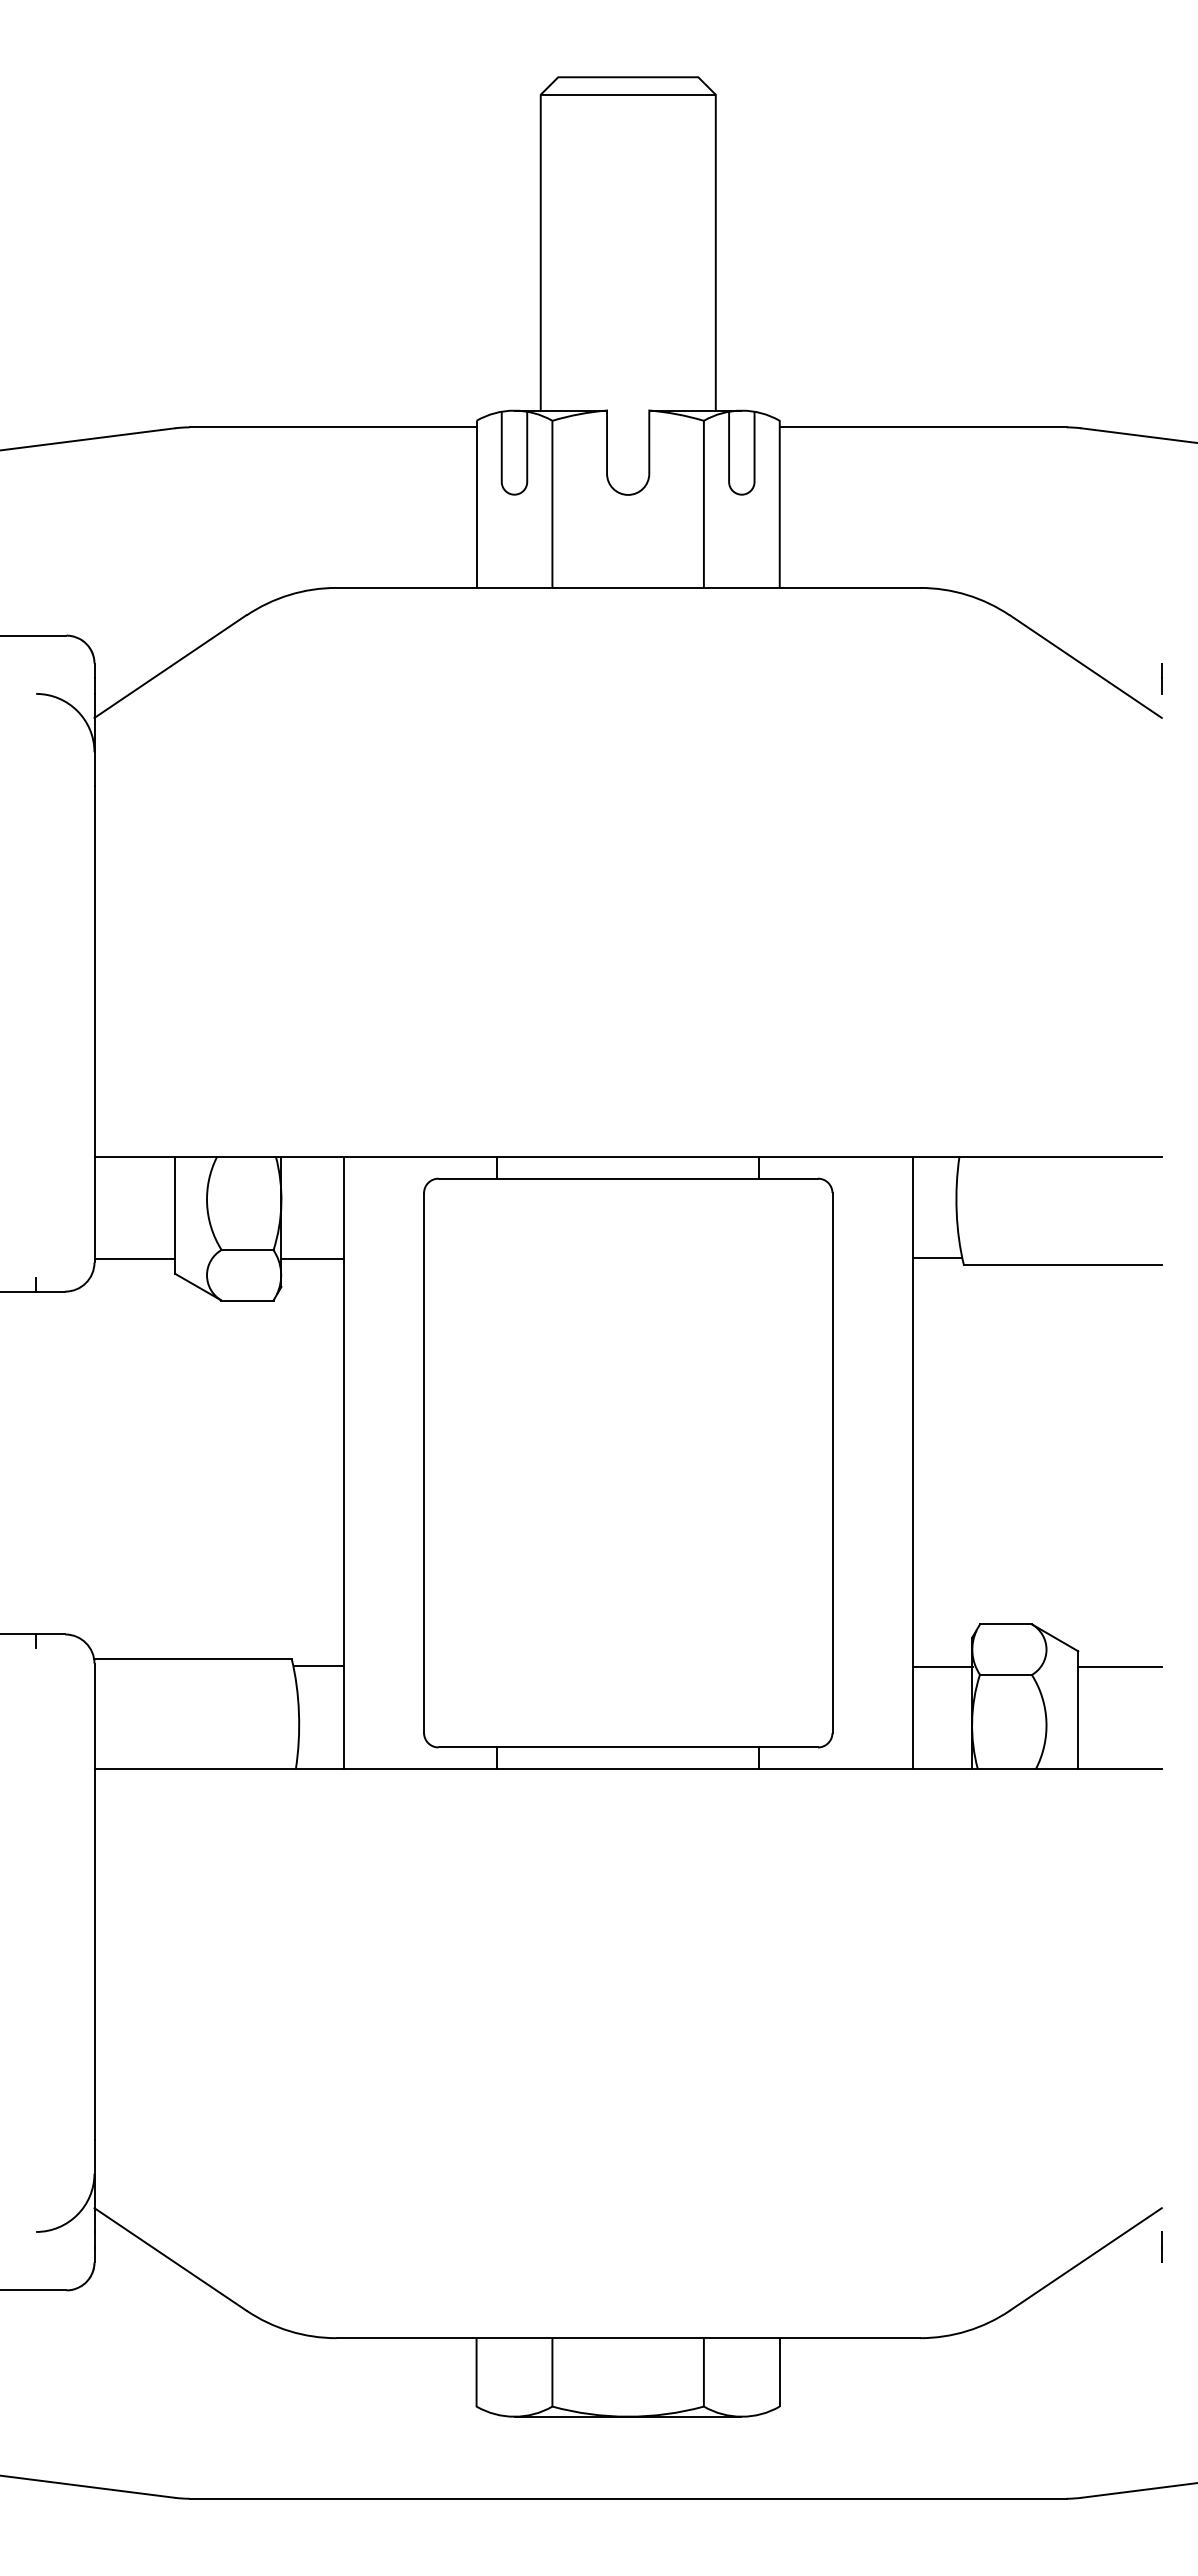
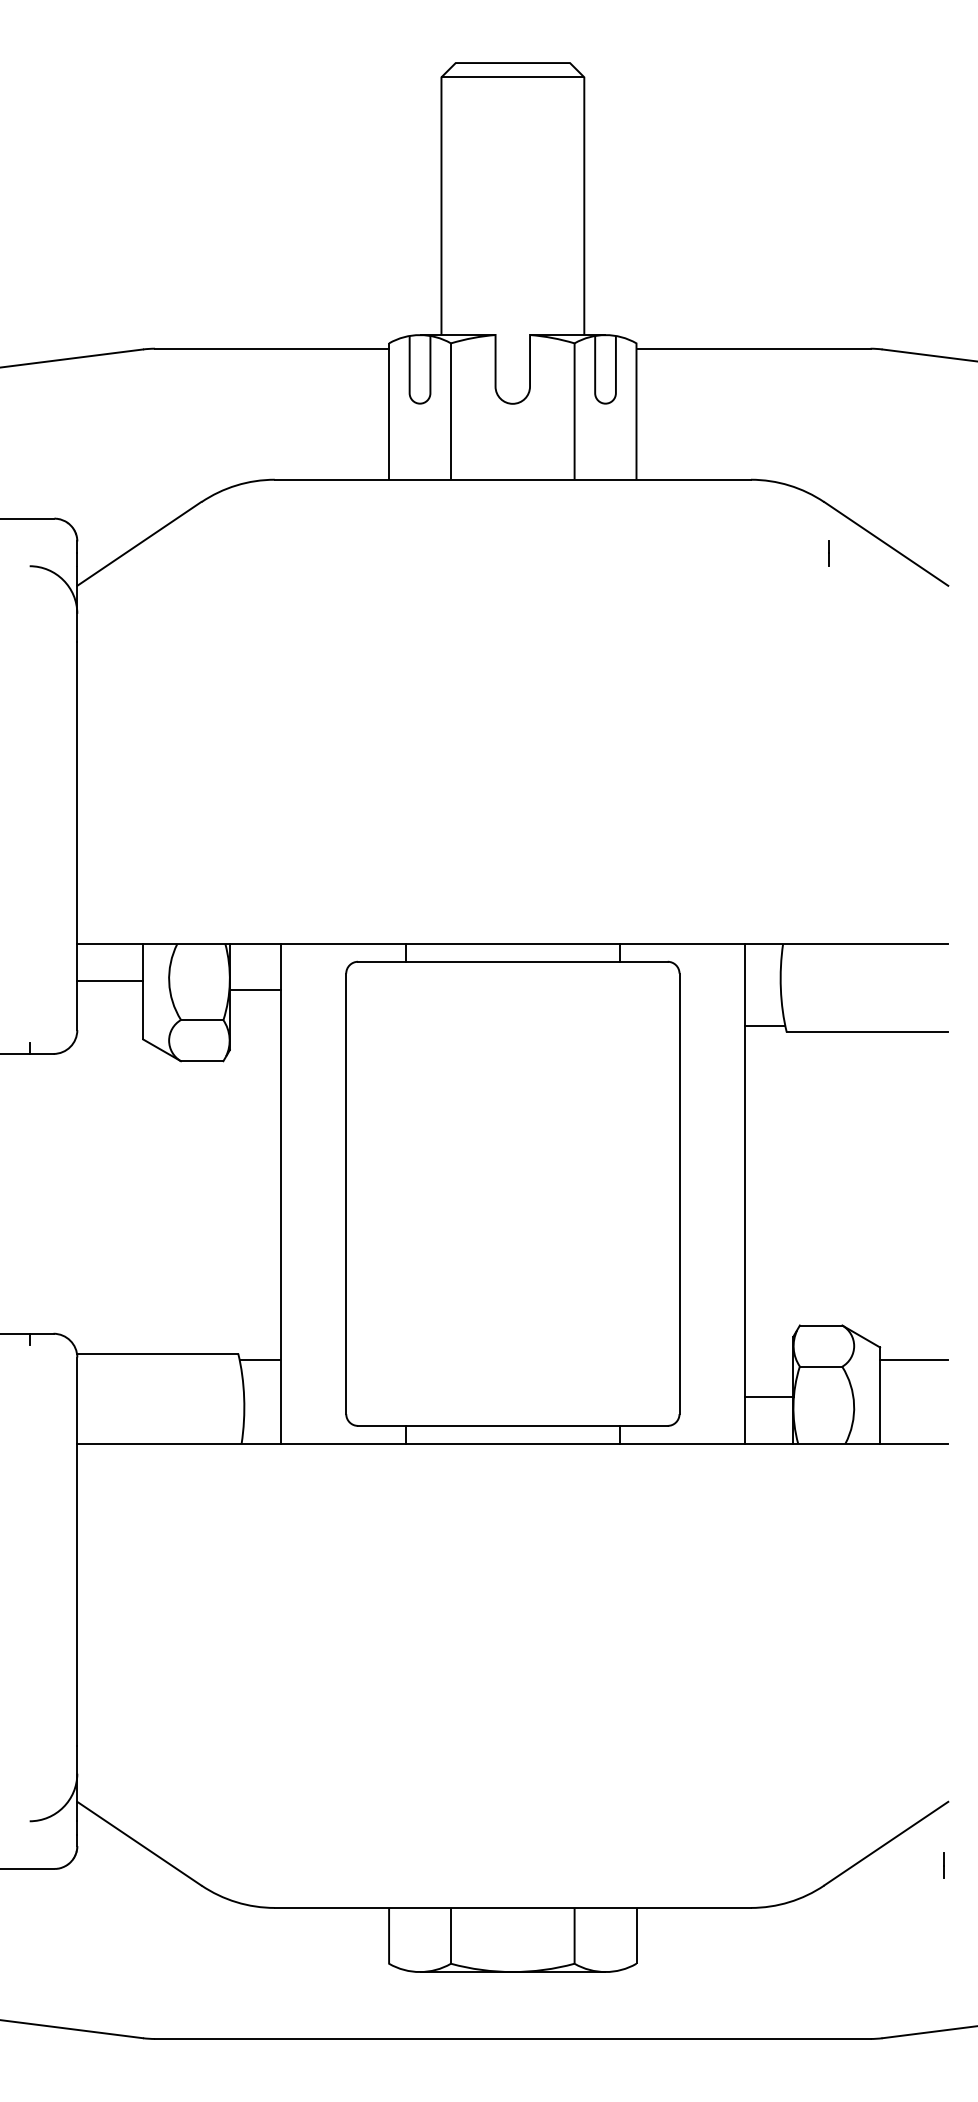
line: (1161, 678) -> (828, 553), moved
line: (134, 1258) -> (109, 981), moved
line: (312, 1258) -> (255, 990), moved
line: (942, 1667) -> (769, 1397), moved
line: (1161, 2246) -> (943, 1864), moved

